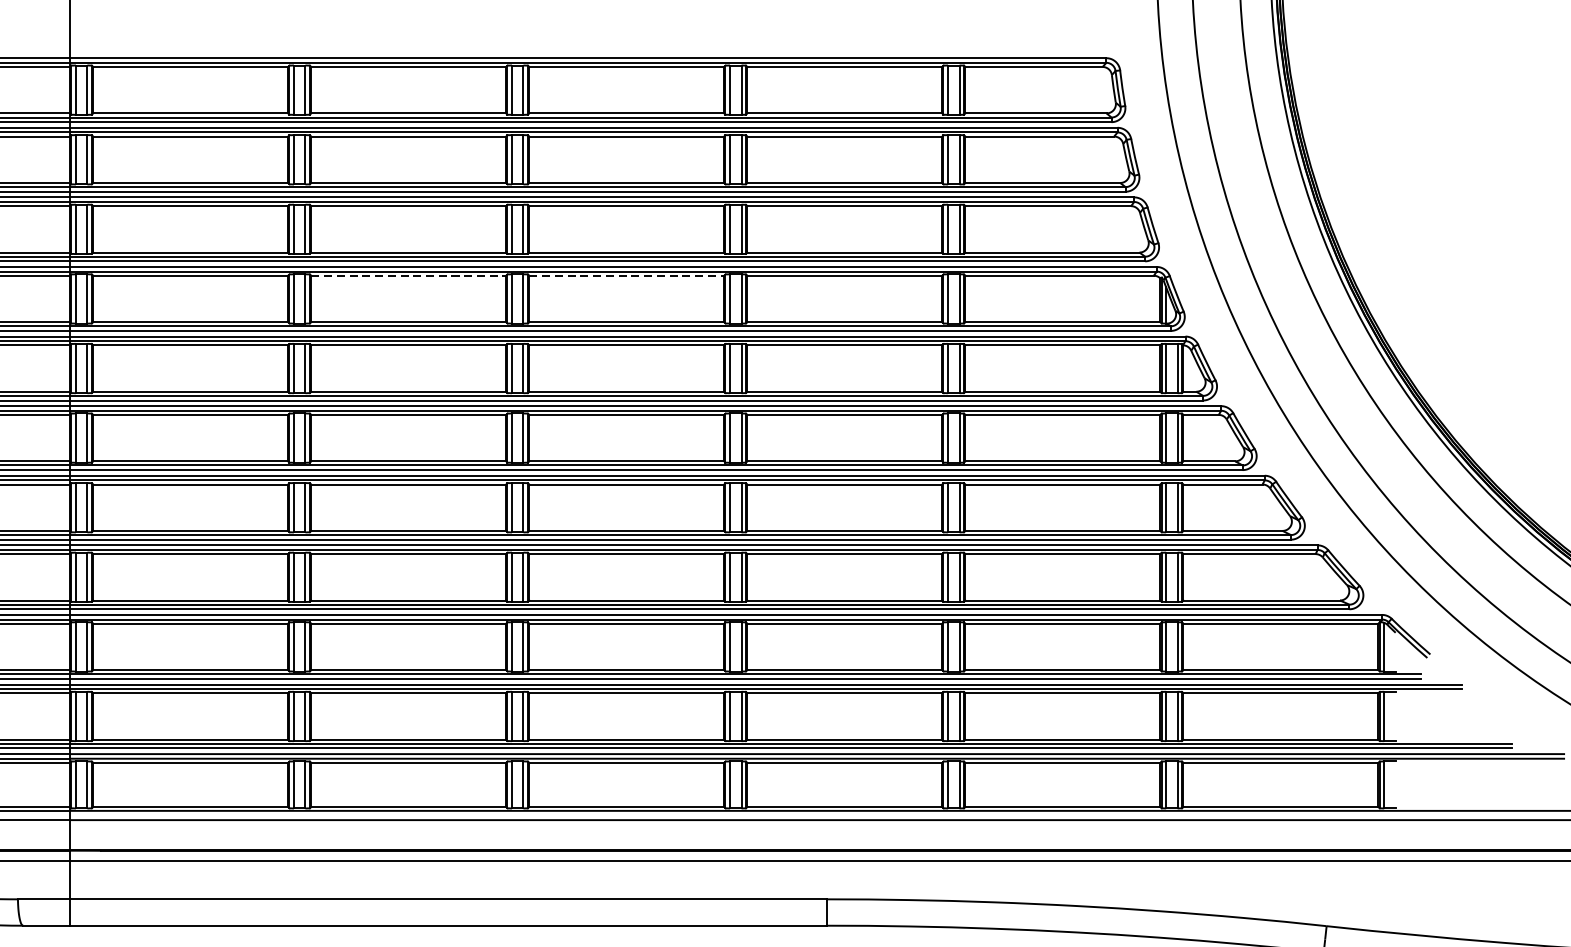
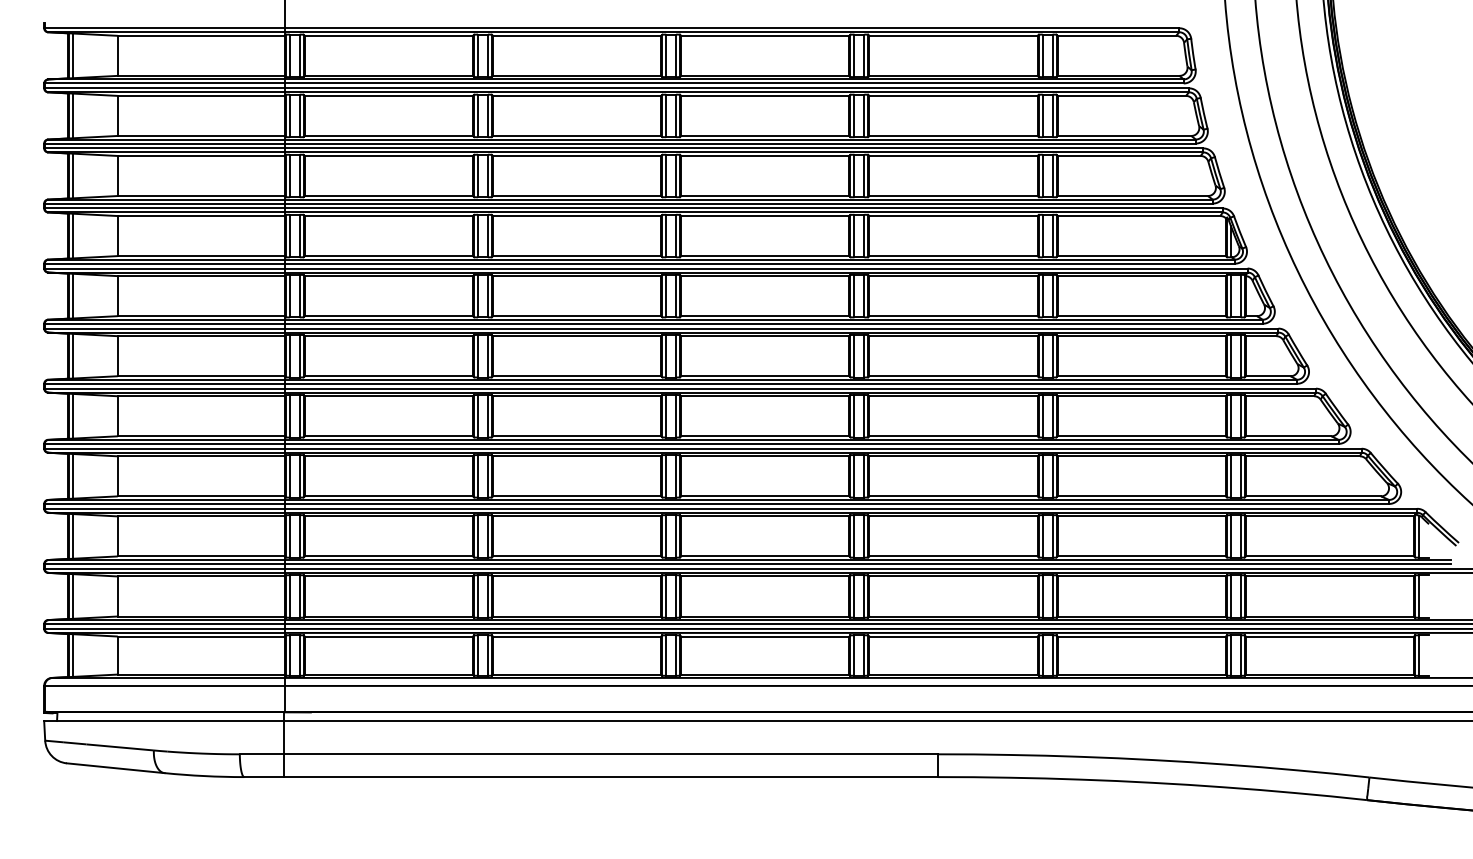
line: (409, 276) -> (577, 216), dashed -> solid
line: (626, 276) -> (765, 216), dashed -> solid

